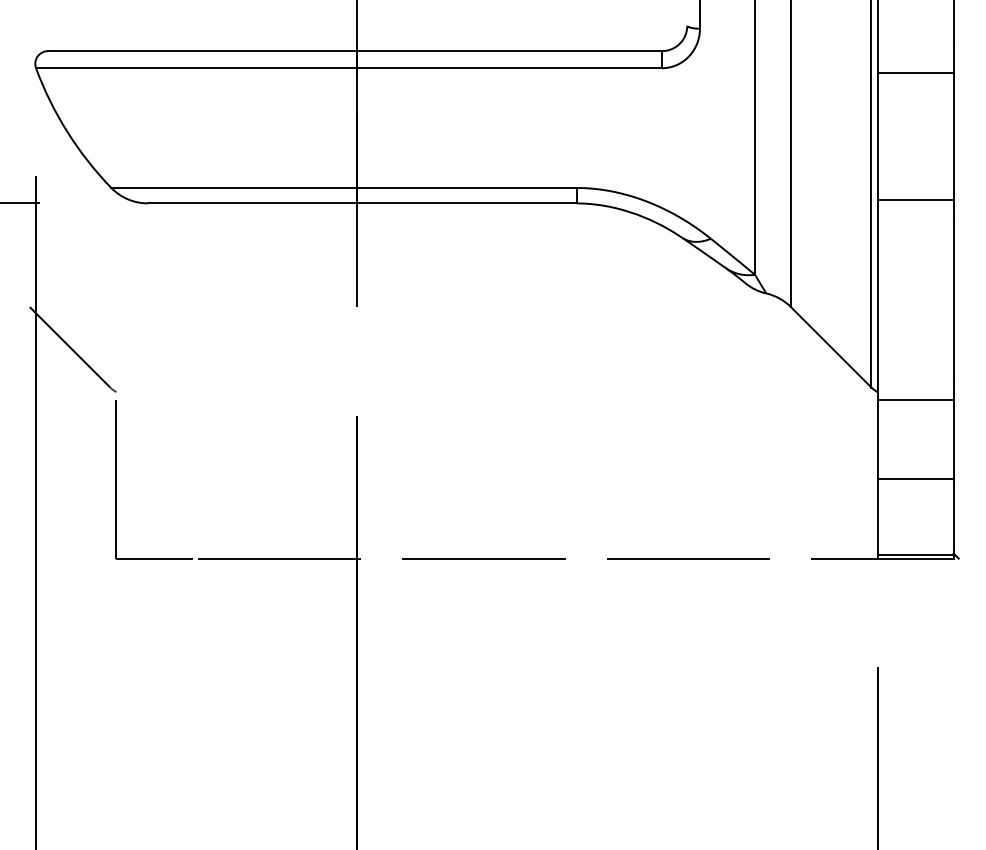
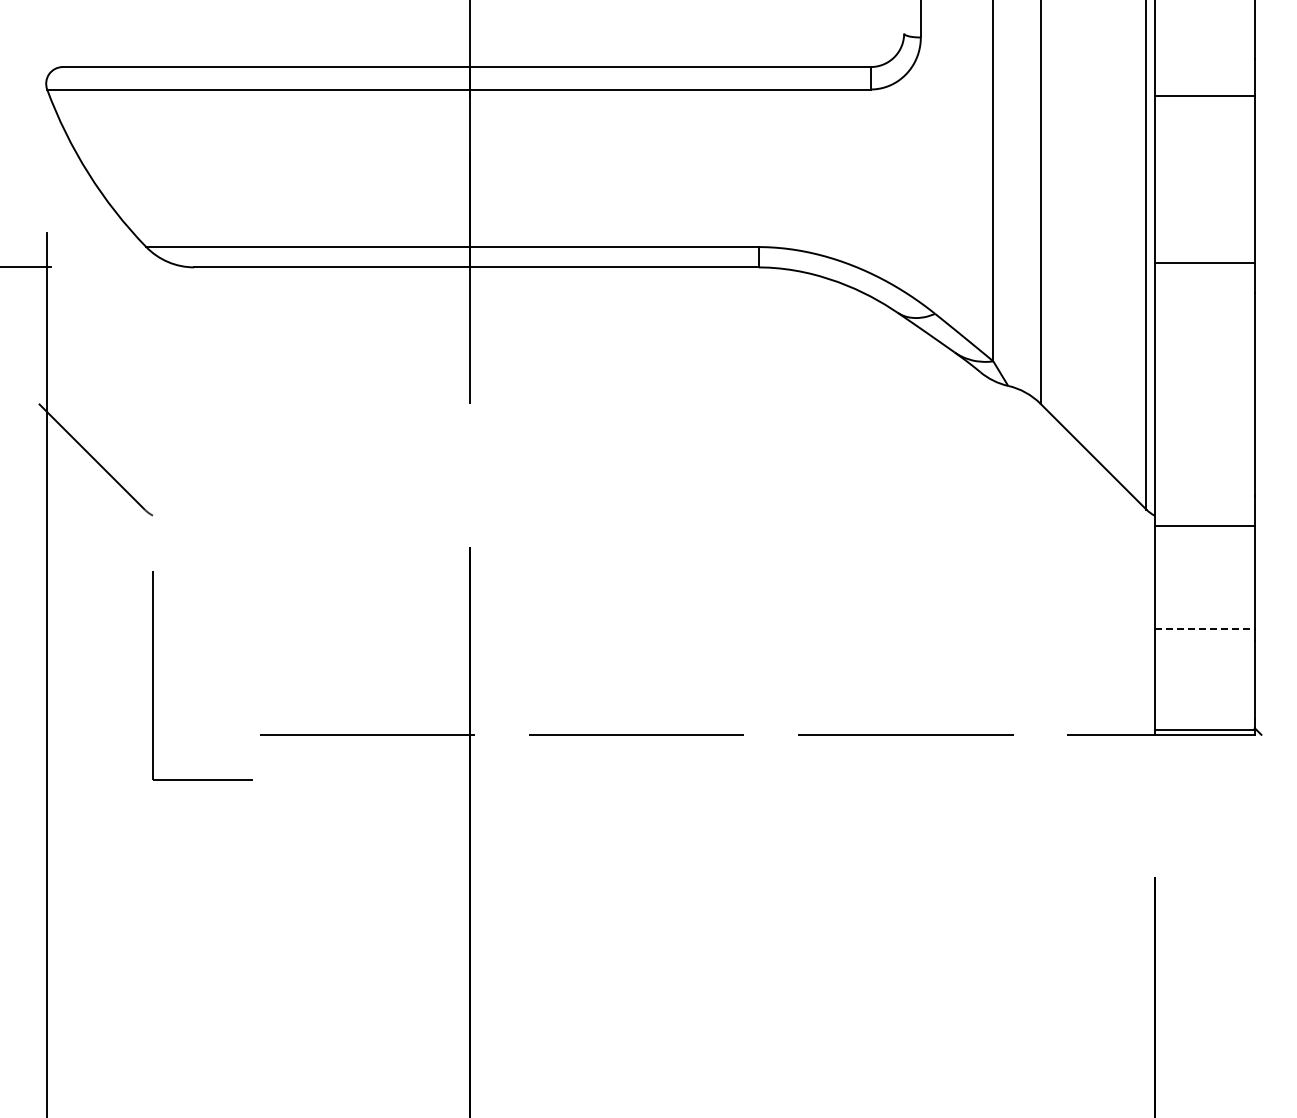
line: (916, 478) -> (1205, 629), solid -> dashed
part: (116, 479) -> (153, 675), moved

